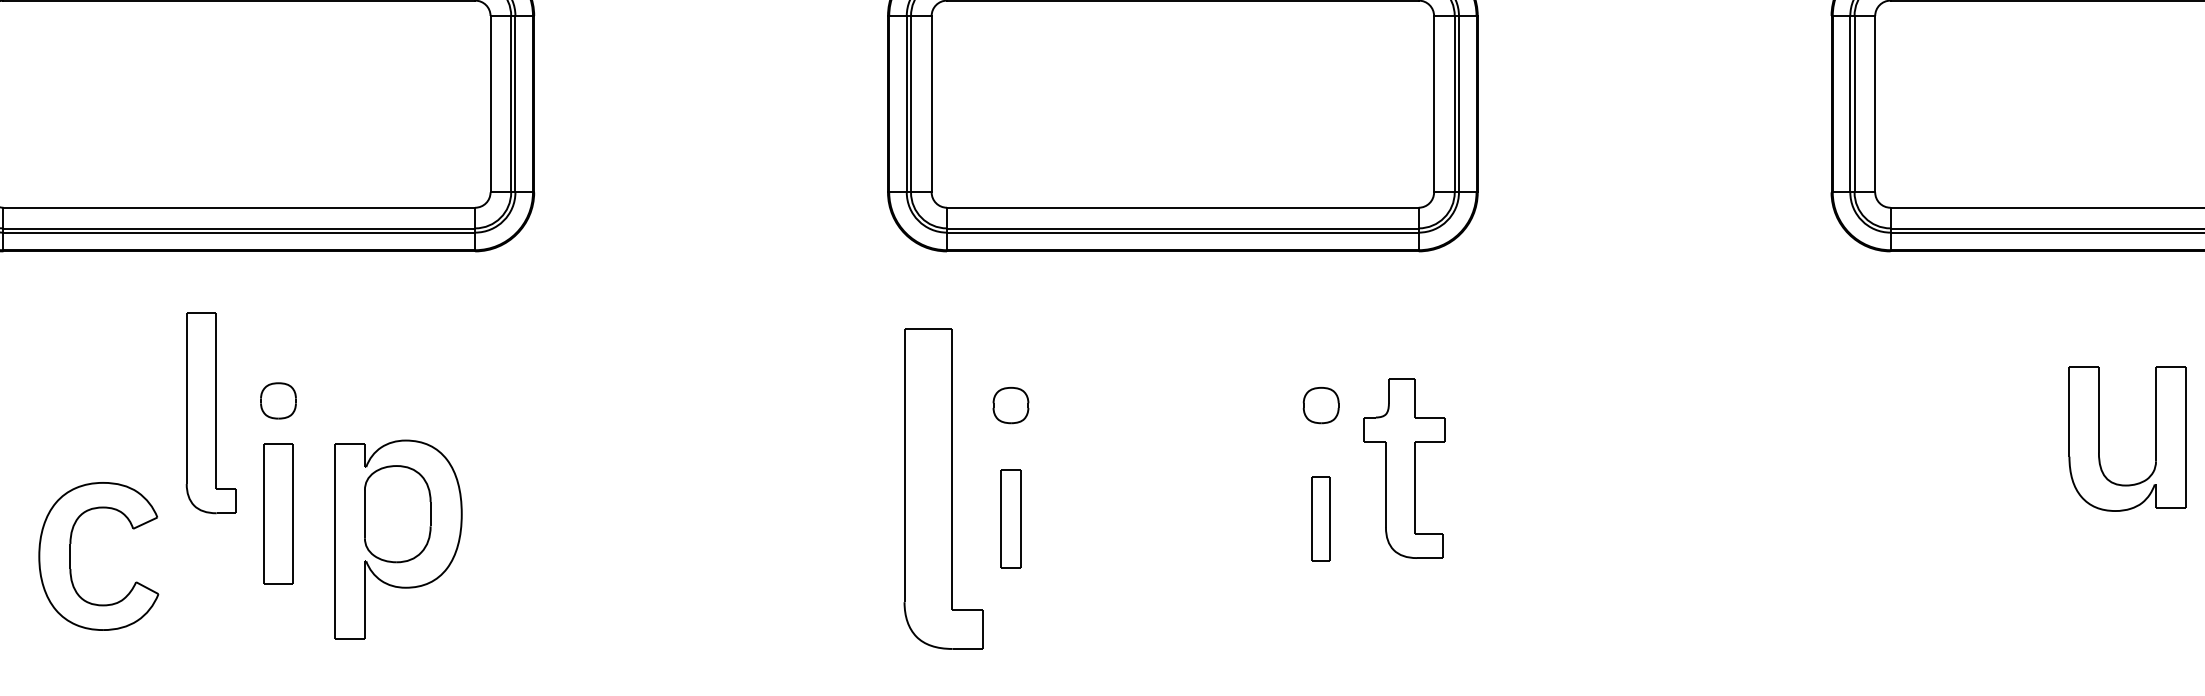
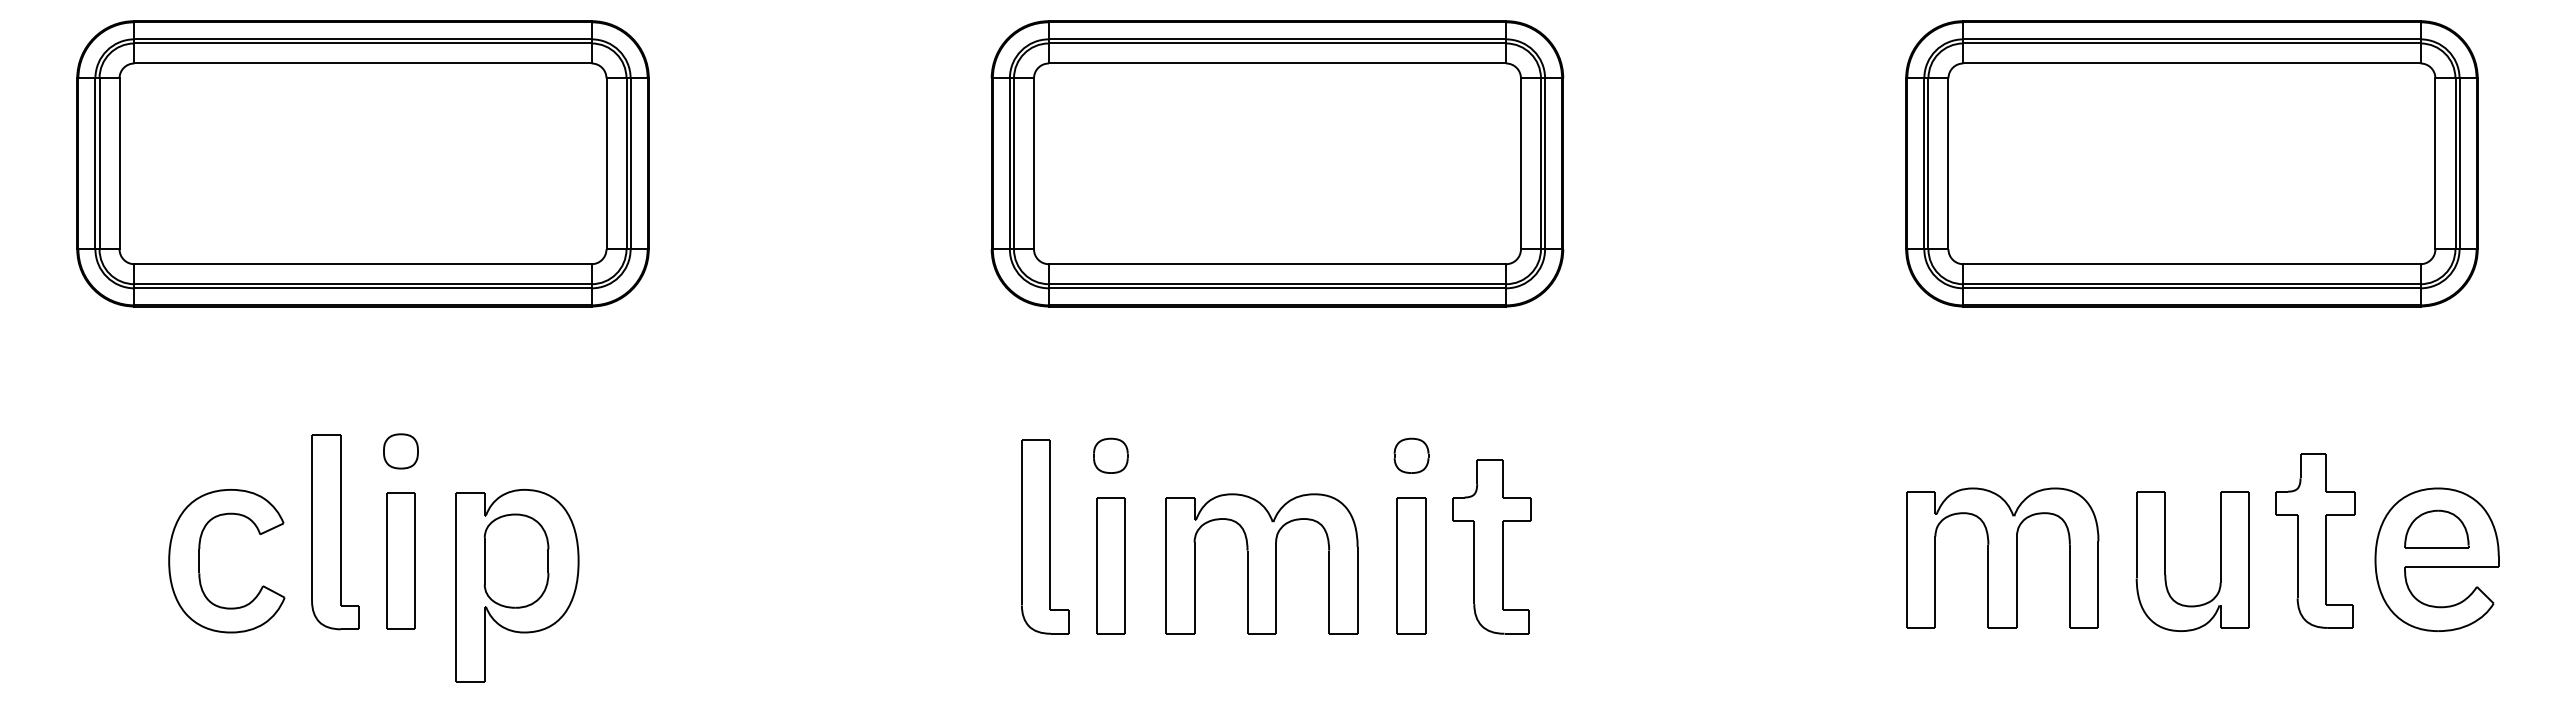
part: (210, 413) -> (335, 532), moved
part: (2099, 439) -> (2165, 561), moved
part: (1403, 468) -> (1491, 546), moved
part: (943, 488) -> (1045, 536), size x0.62
part: (1930, 510) -> (2002, 557), added
part: (1166, 516) -> (1261, 563), added
part: (1010, 518) -> (1110, 565), size x1.43
part: (1321, 518) -> (1411, 565), size x1.67
part: (70, 556) -> (199, 561), moved

